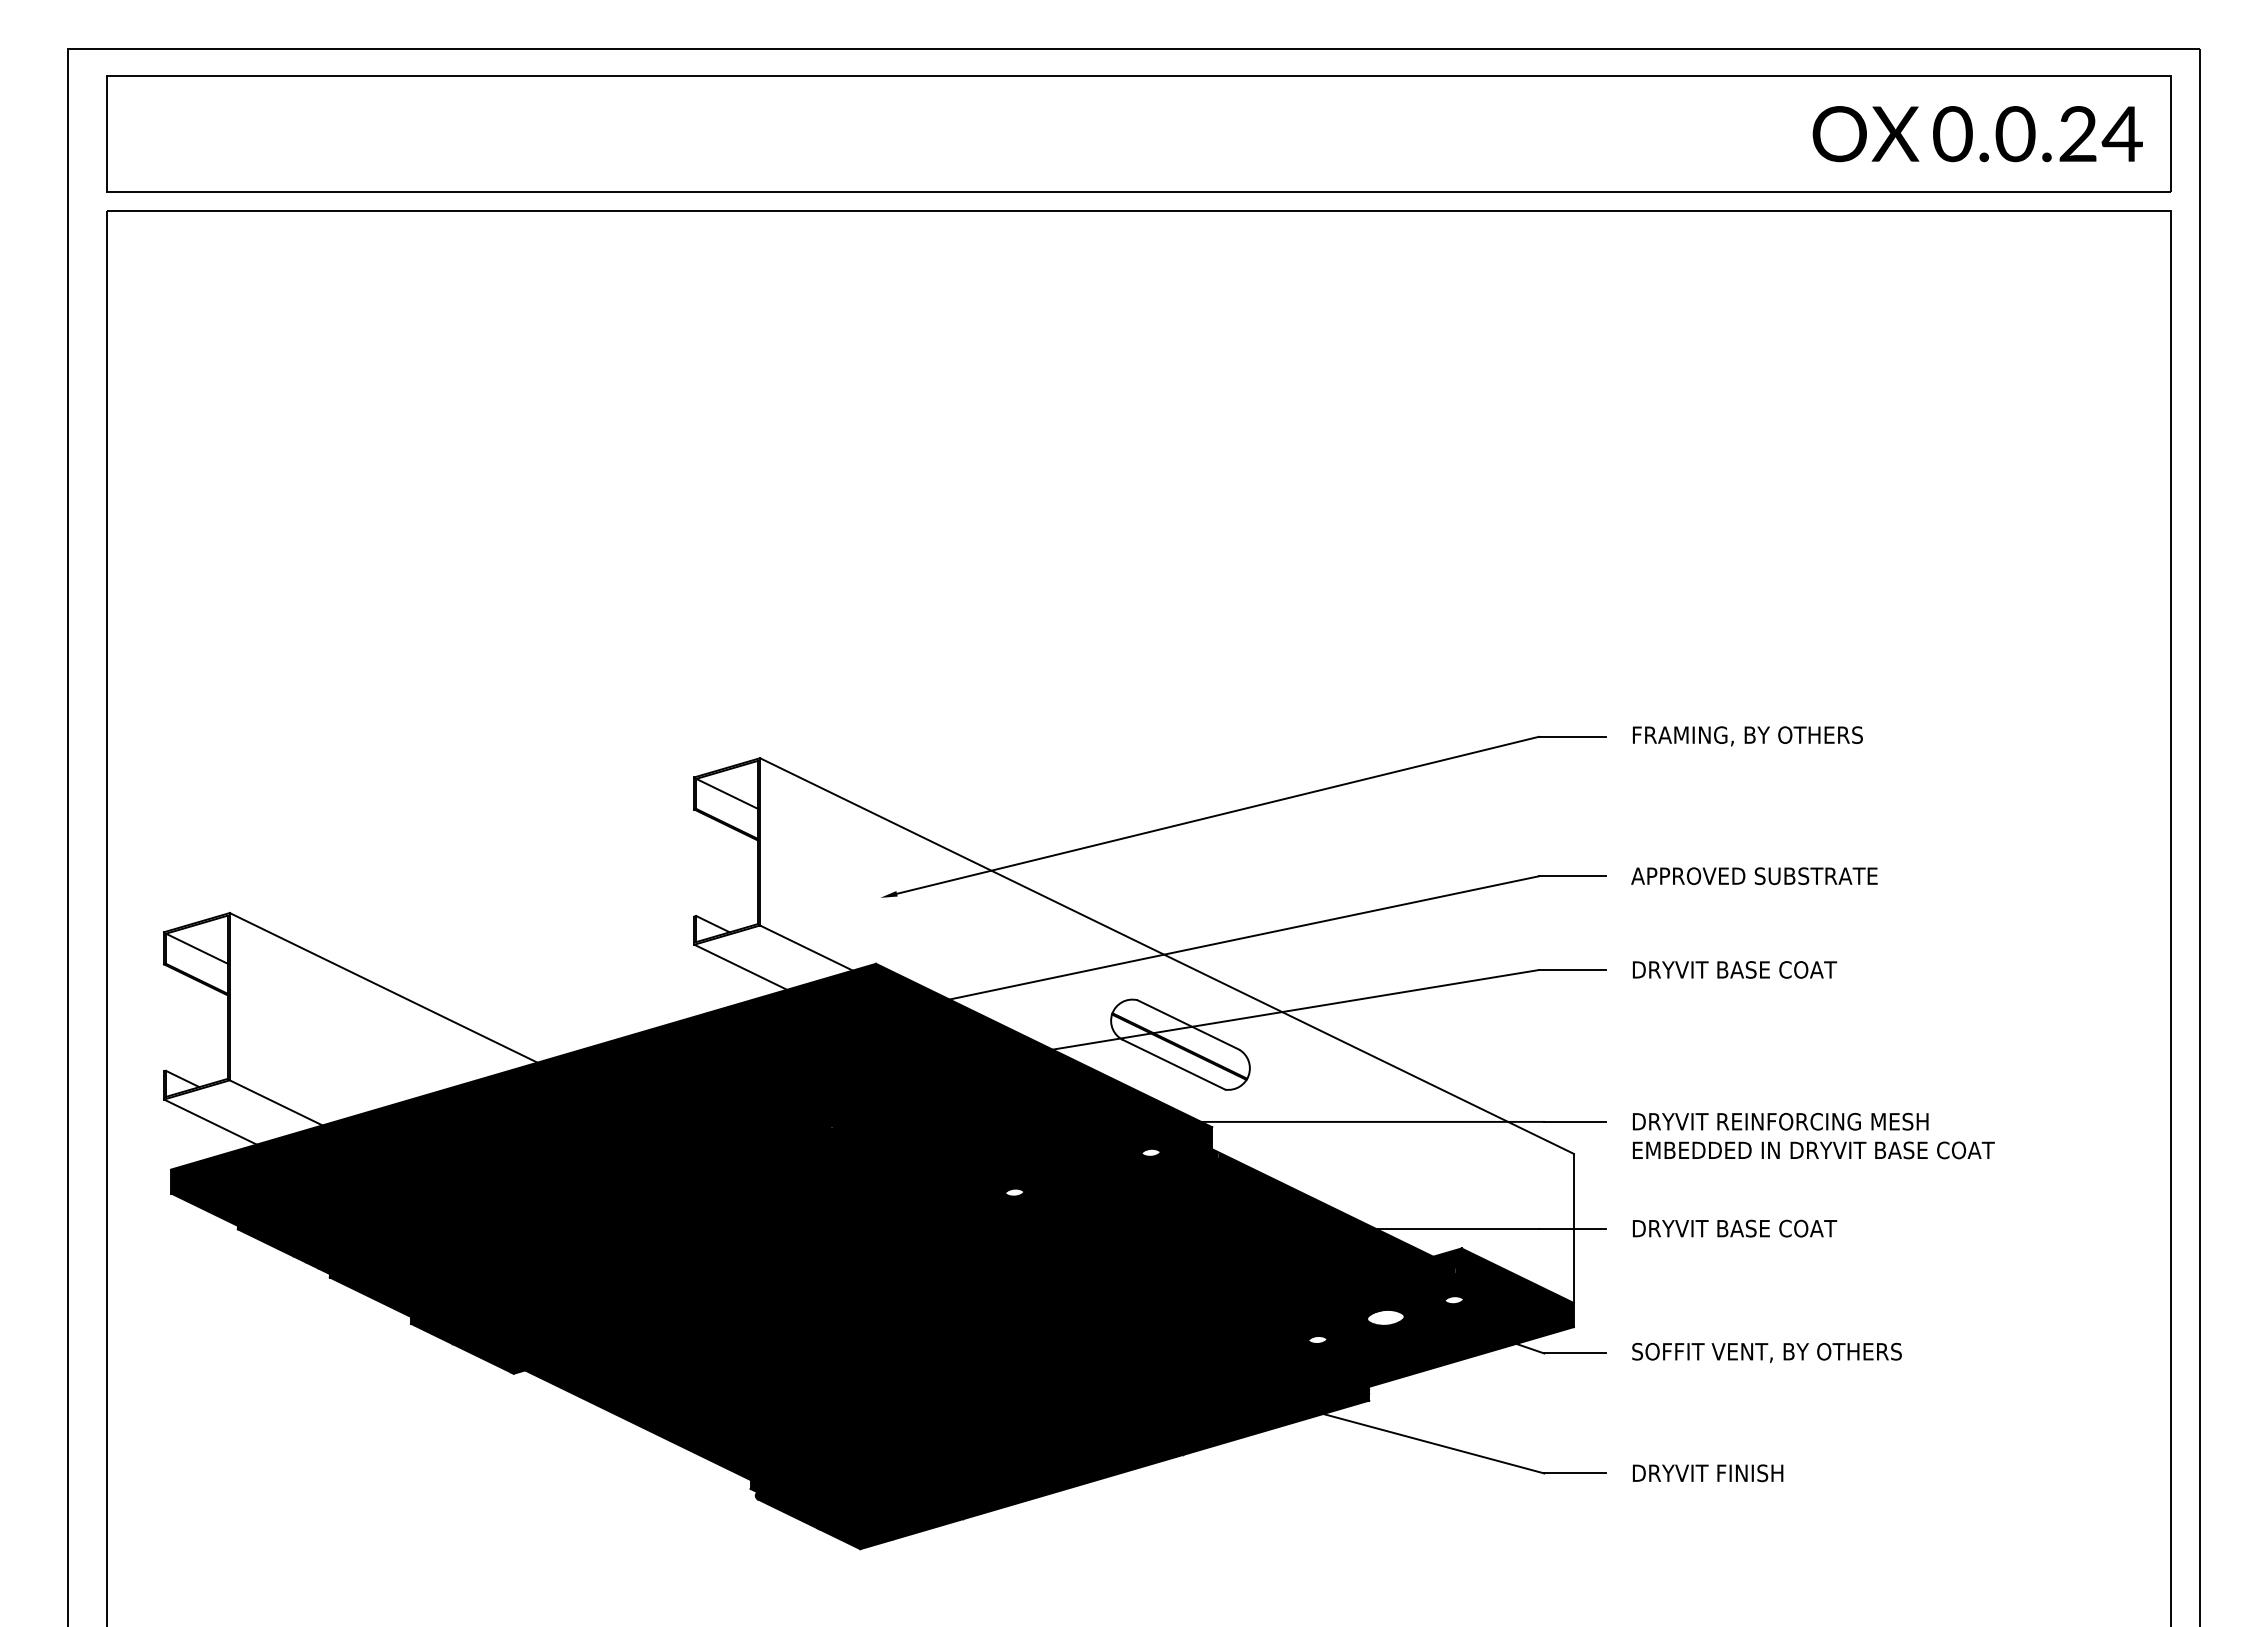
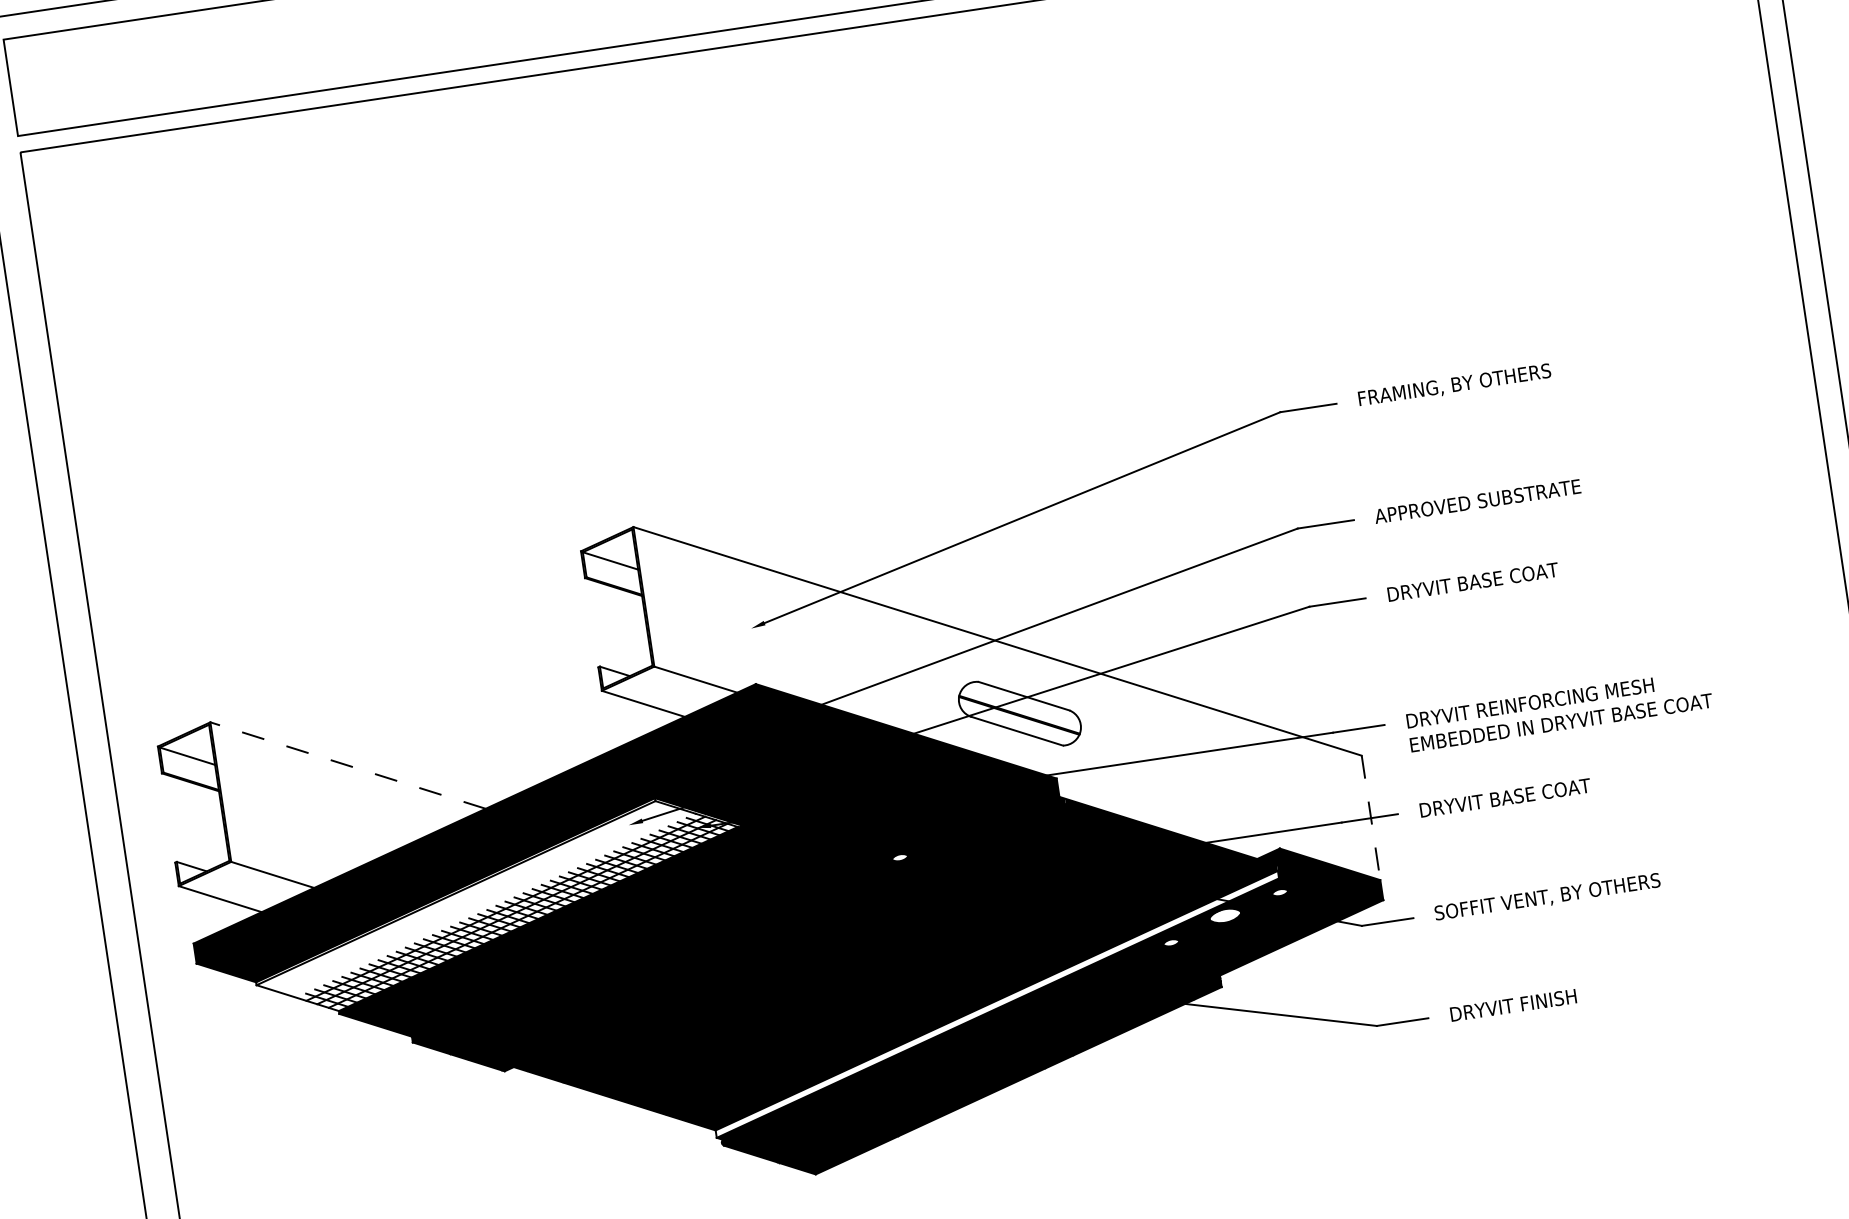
line: (383, 987) -> (347, 765), solid -> dashed
fill: (535, 1176) -> (498, 904), removed
line: (1573, 1228) -> (1370, 817), solid -> dashed
fill: (1102, 1381) -> (996, 1004), removed

